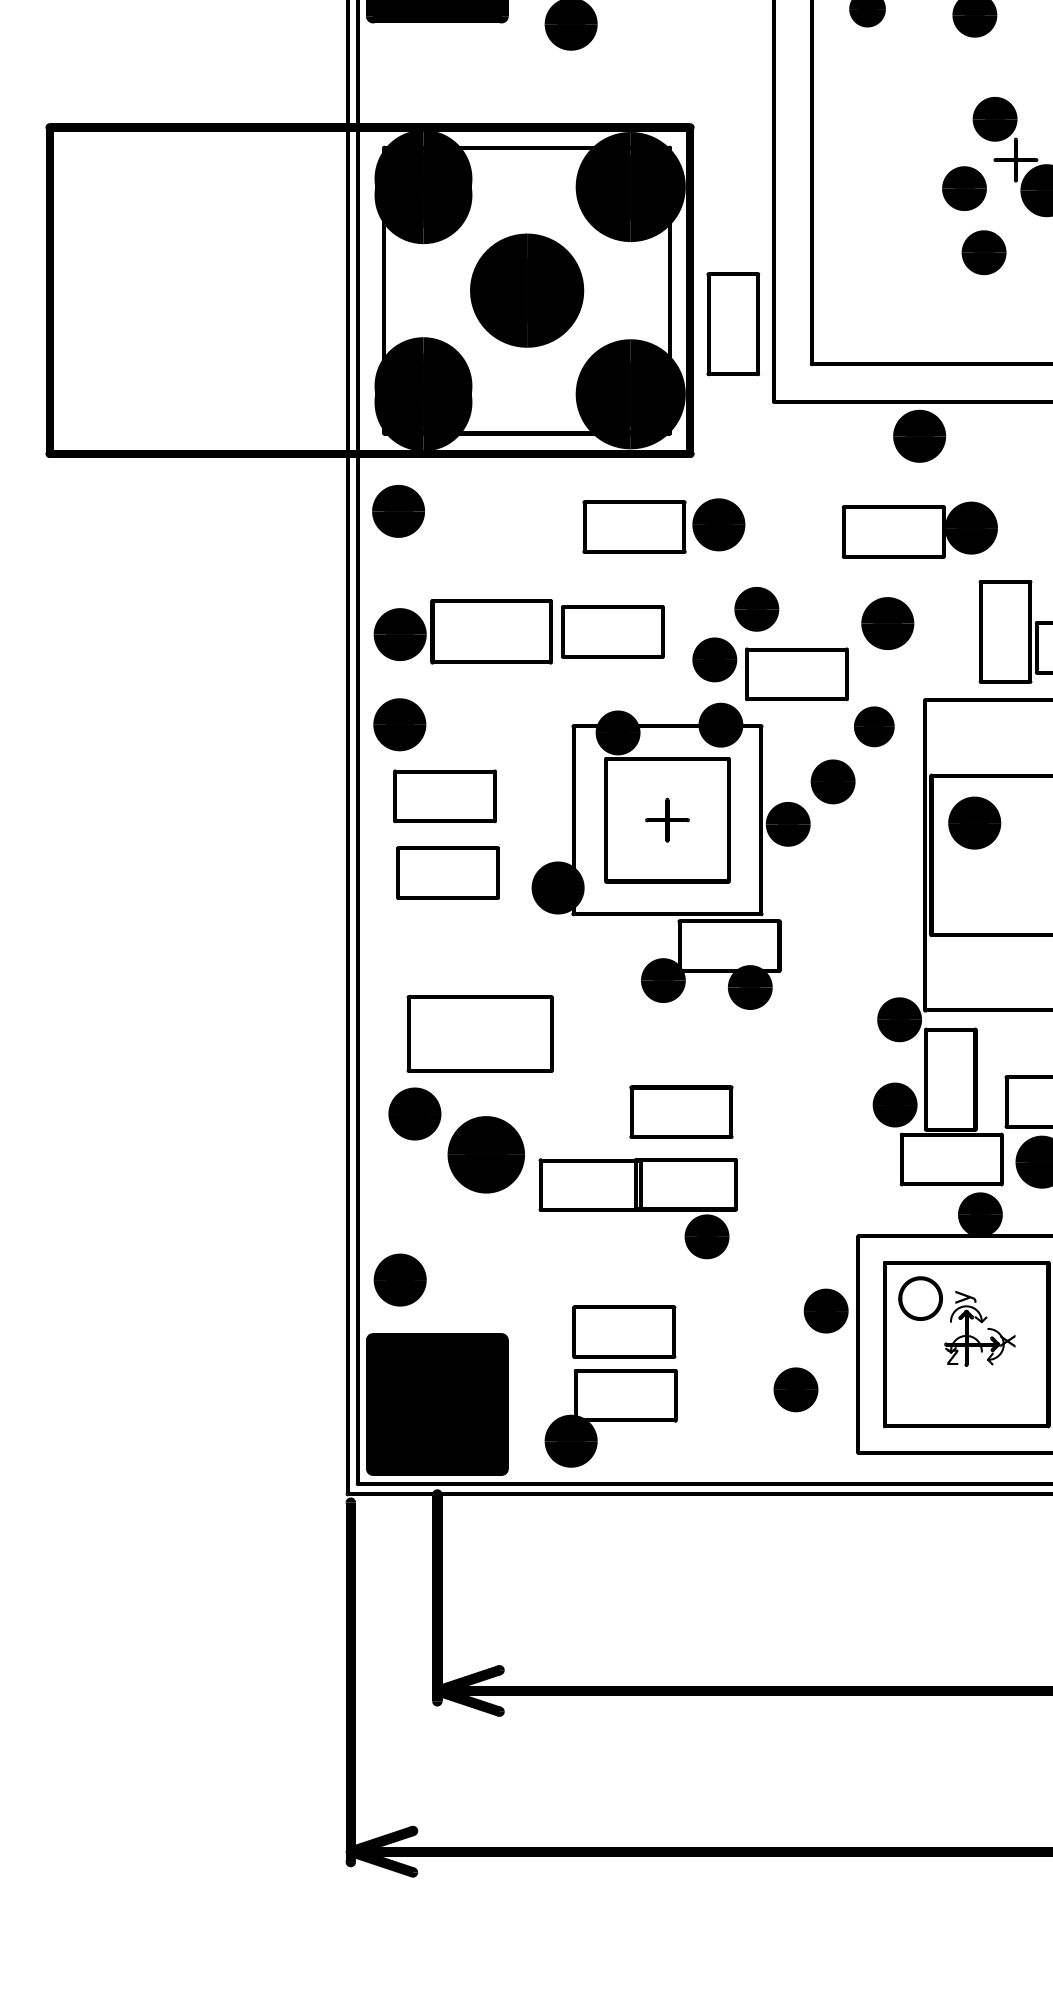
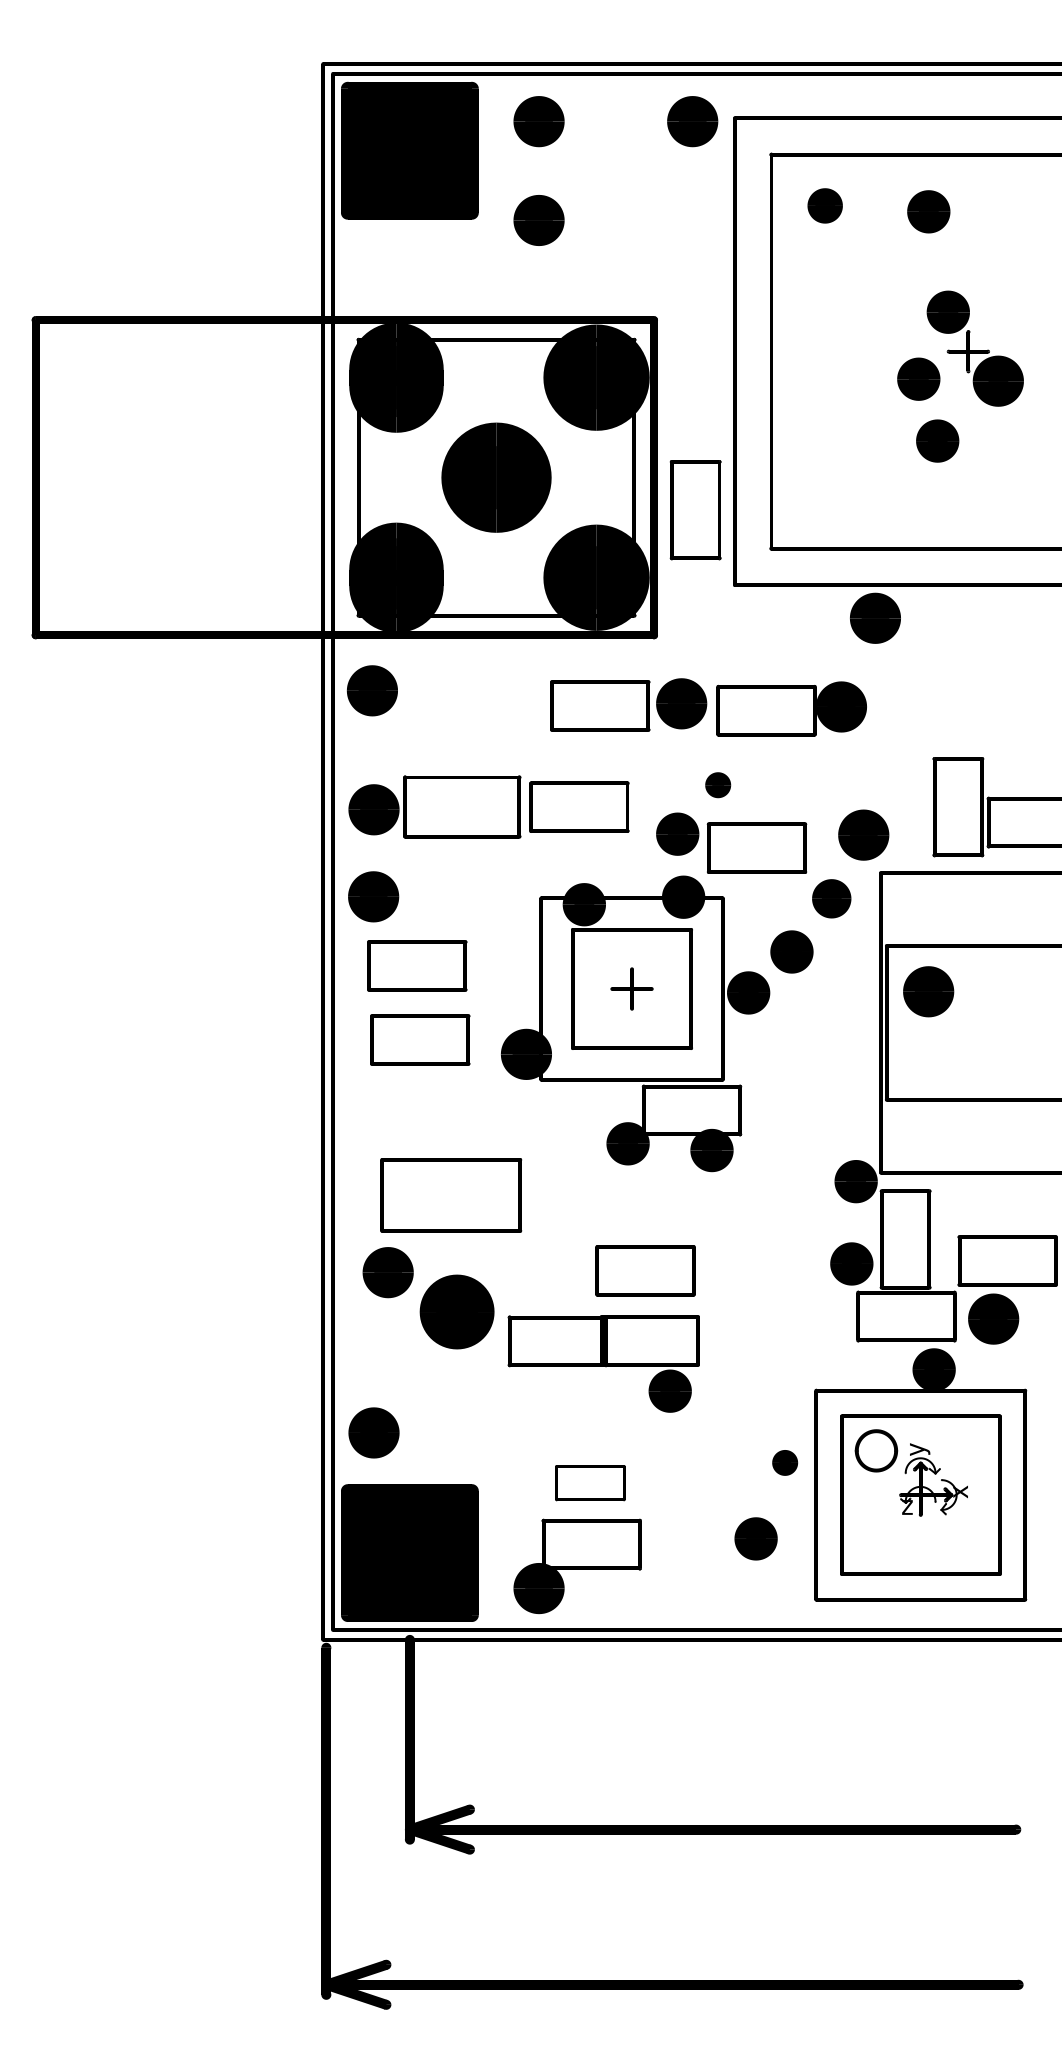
part: (919, 529) -> (791, 708), moved
part: (756, 608) -> (717, 784), size x0.6
part: (887, 622) -> (863, 834), moved
part: (825, 1310) -> (784, 1462), size x0.6
part: (624, 1331) -> (590, 1482), size x0.7

